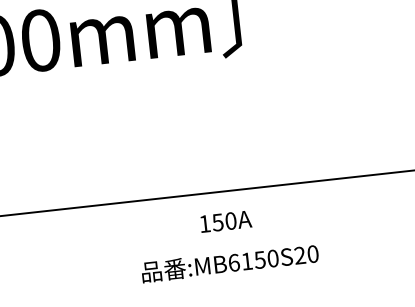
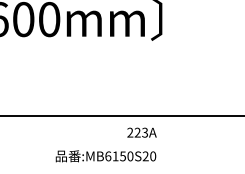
text: (217, 222) -> (137, 132), 150A -> 223A
text: (229, 263) -> (105, 156), moved

